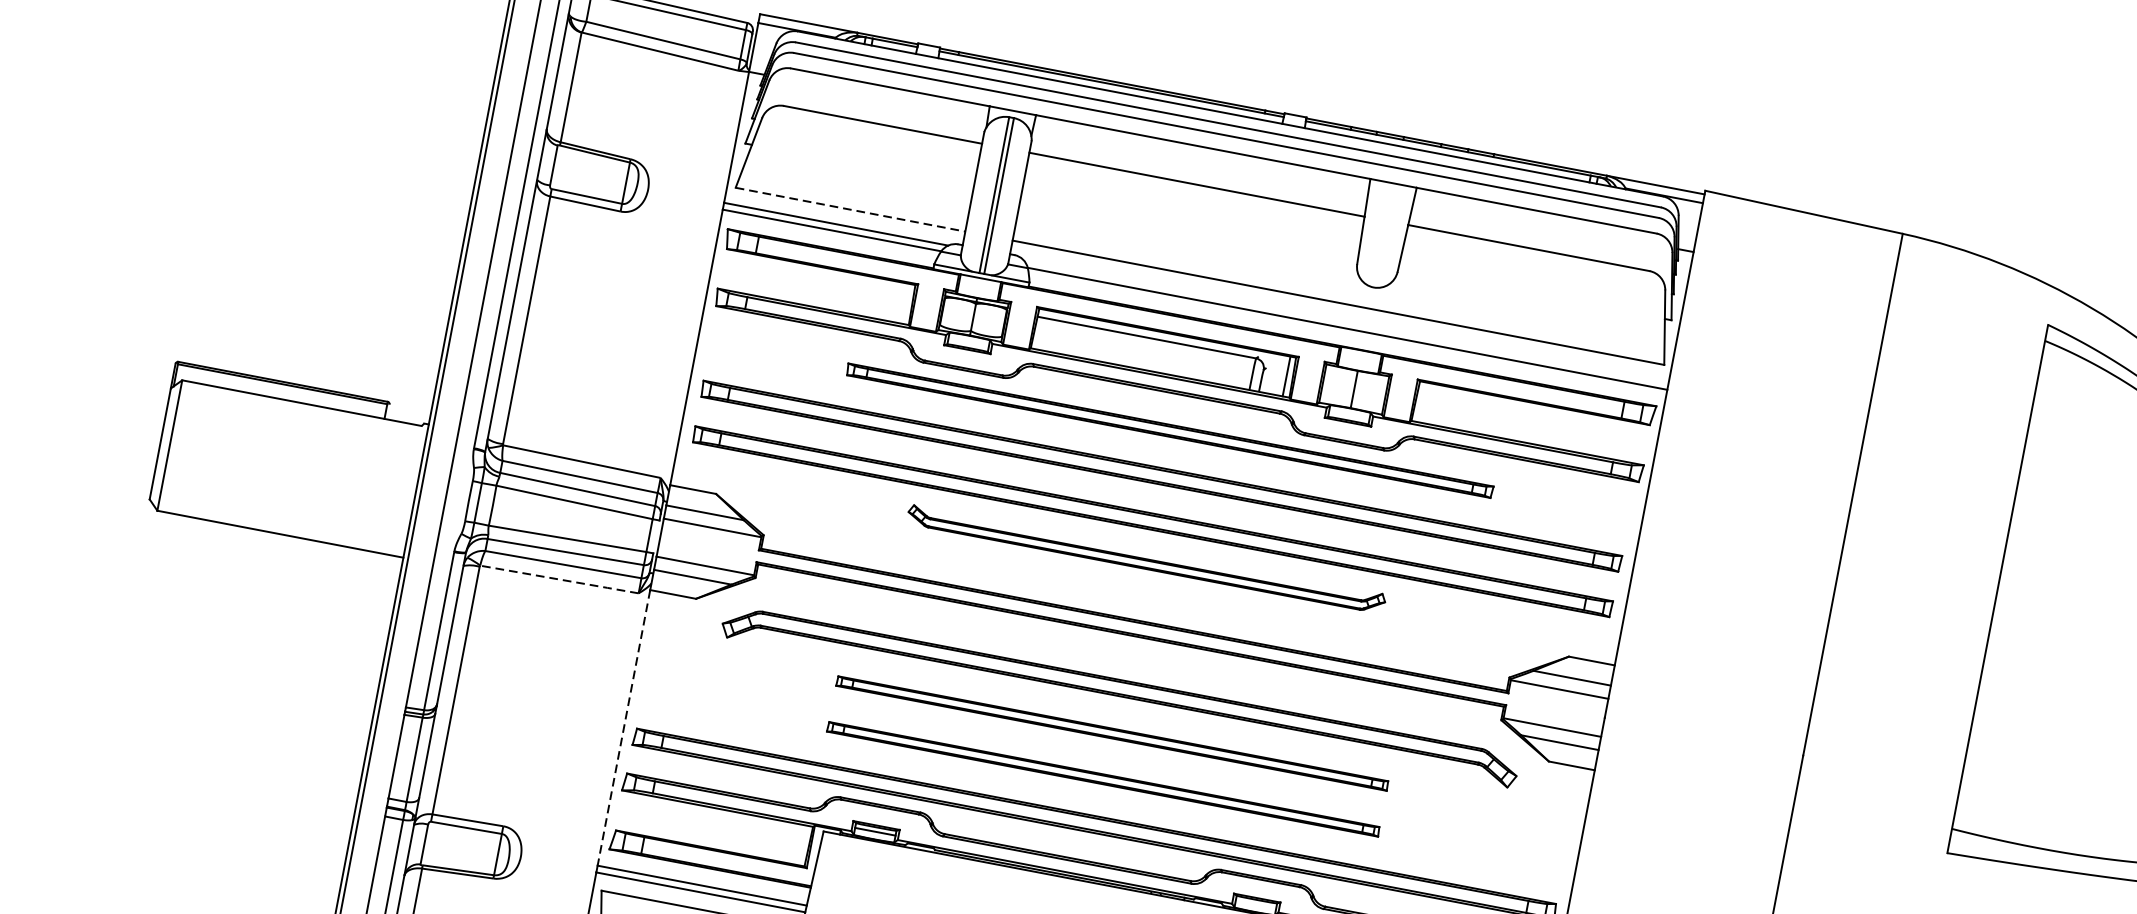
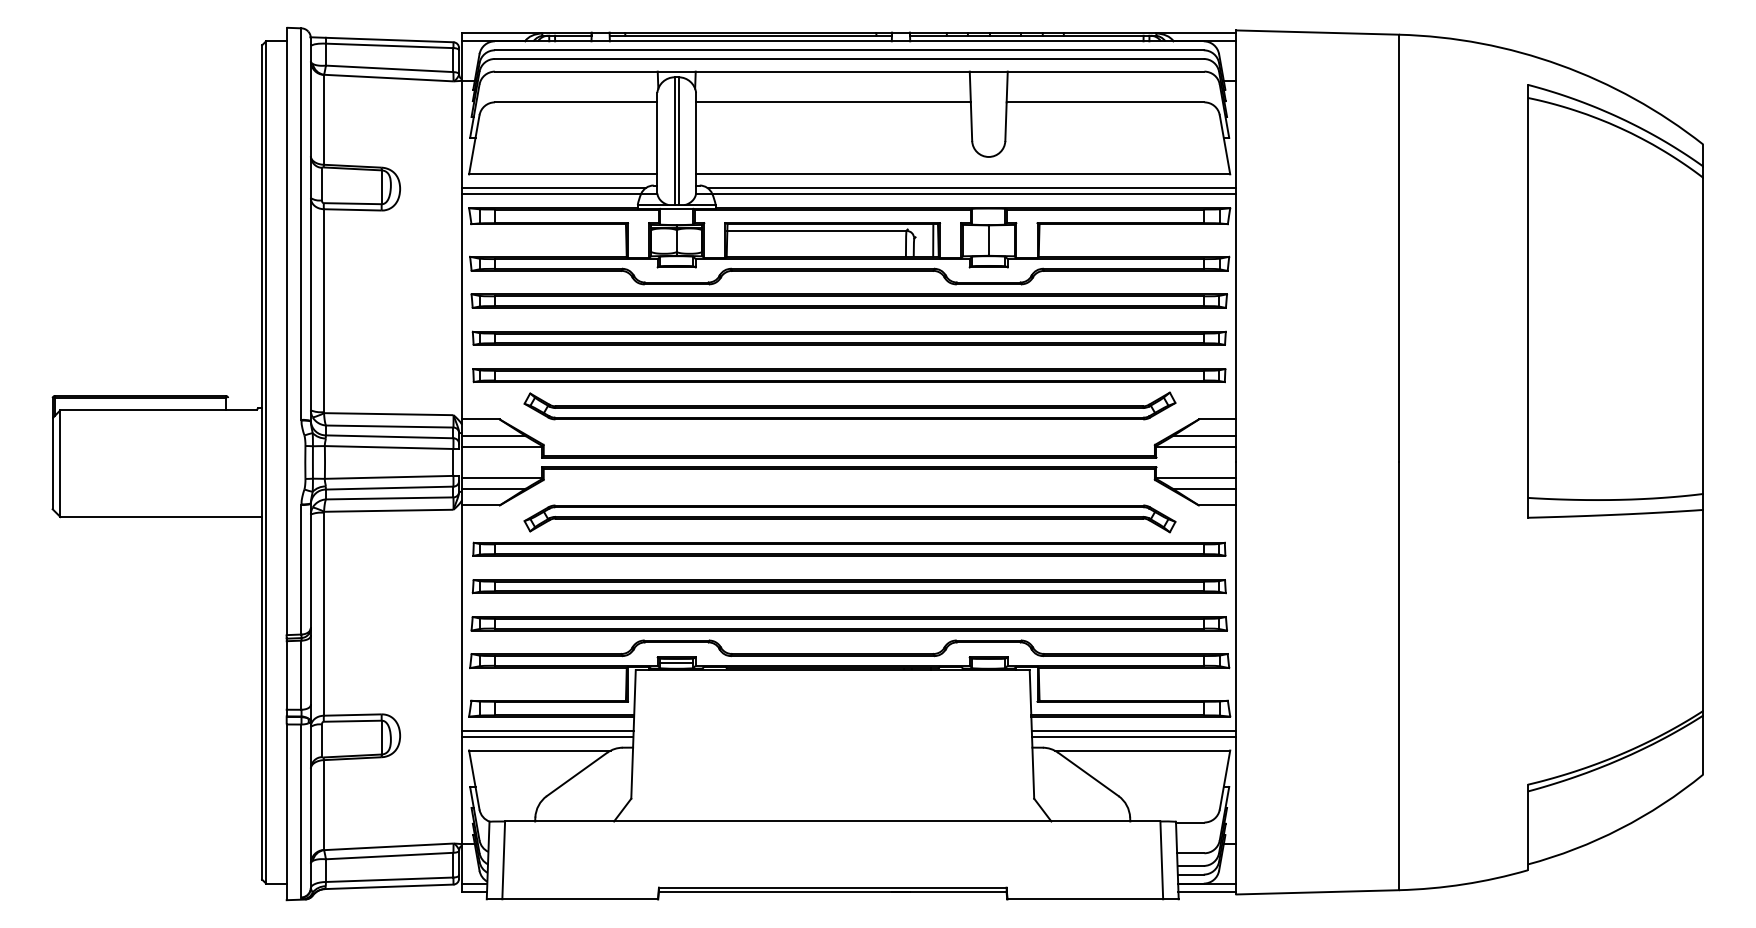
line: (850, 209) -> (563, 174), dashed -> solid
line: (1345, 321) -> (971, 188), added
part: (1169, 429) -> (848, 300), size x1.43
part: (1145, 558) -> (849, 405), size x1.67
line: (559, 579) -> (388, 510), dashed -> solid
line: (624, 728) -> (462, 618), dashed -> solid
part: (1112, 732) -> (849, 548), size x1.67
part: (1102, 778) -> (848, 586), size x1.67

